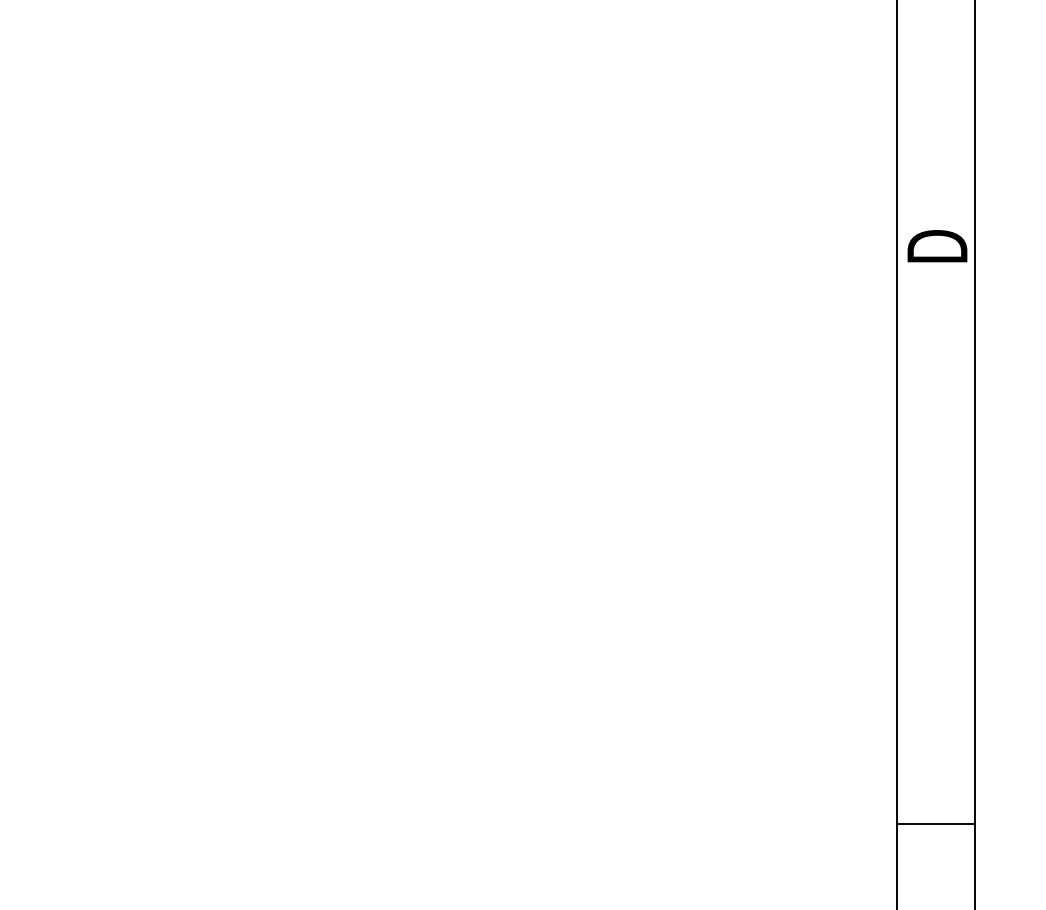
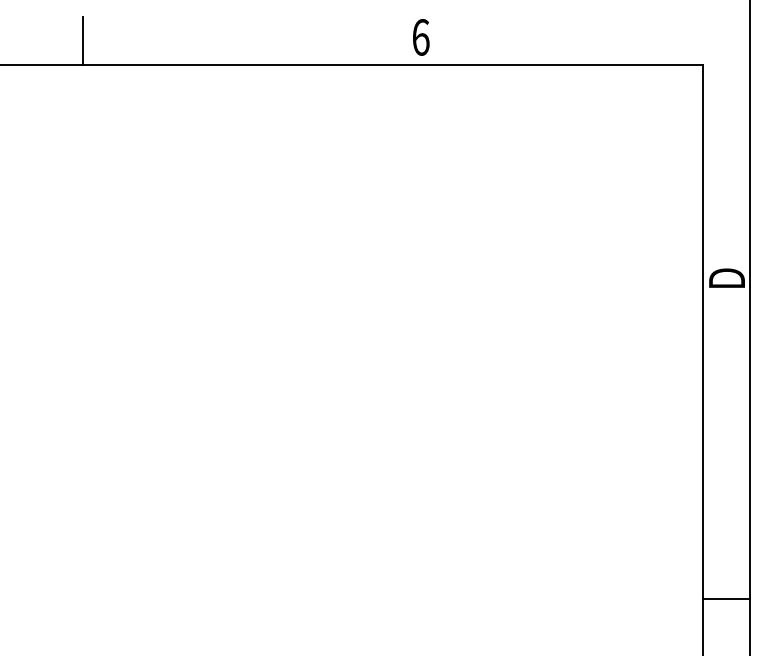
line: (934, 823) -> (725, 598), moved

